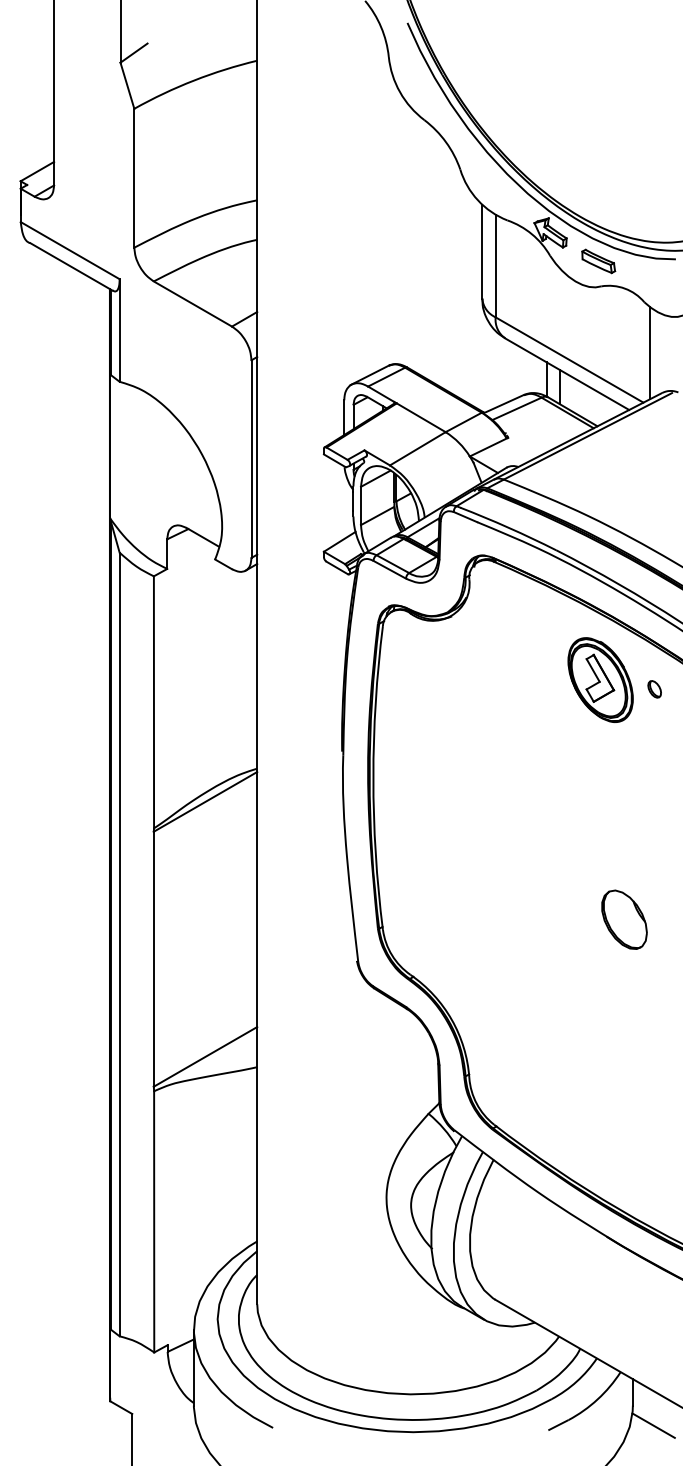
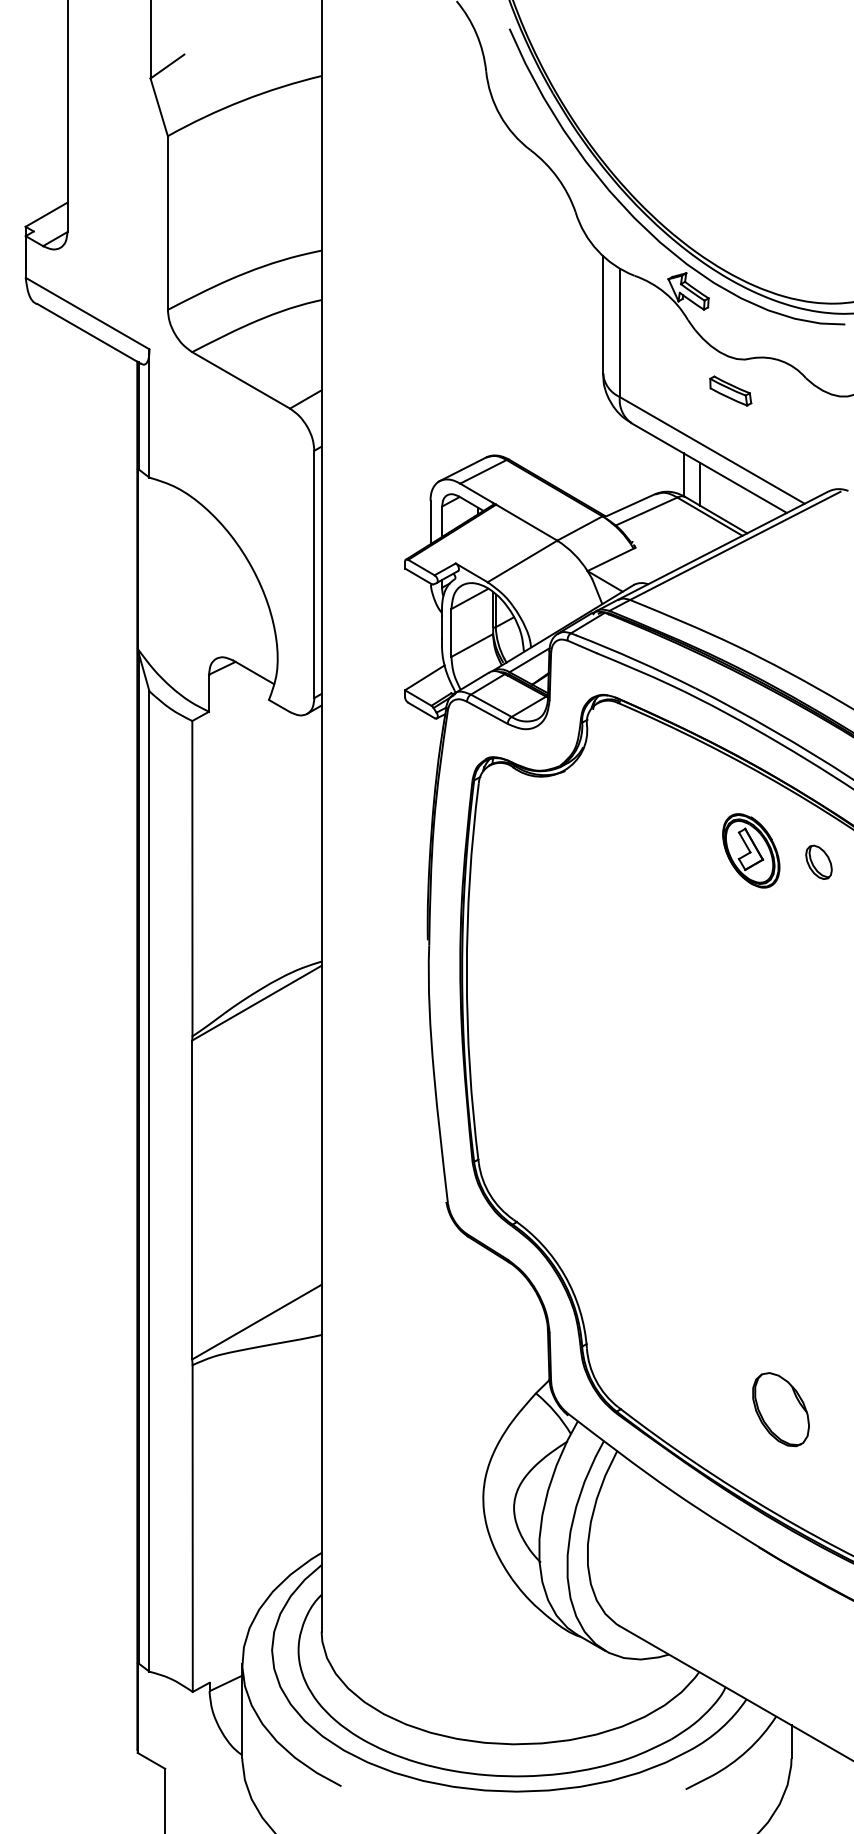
part: (598, 260) -> (730, 390), moved
line: (649, 352) -> (812, 441), removed
part: (600, 679) -> (751, 850), size x0.7
part: (654, 689) -> (818, 862), size x1.6
part: (624, 919) -> (780, 1409), moved
line: (653, 1425) -> (817, 1783), removed

